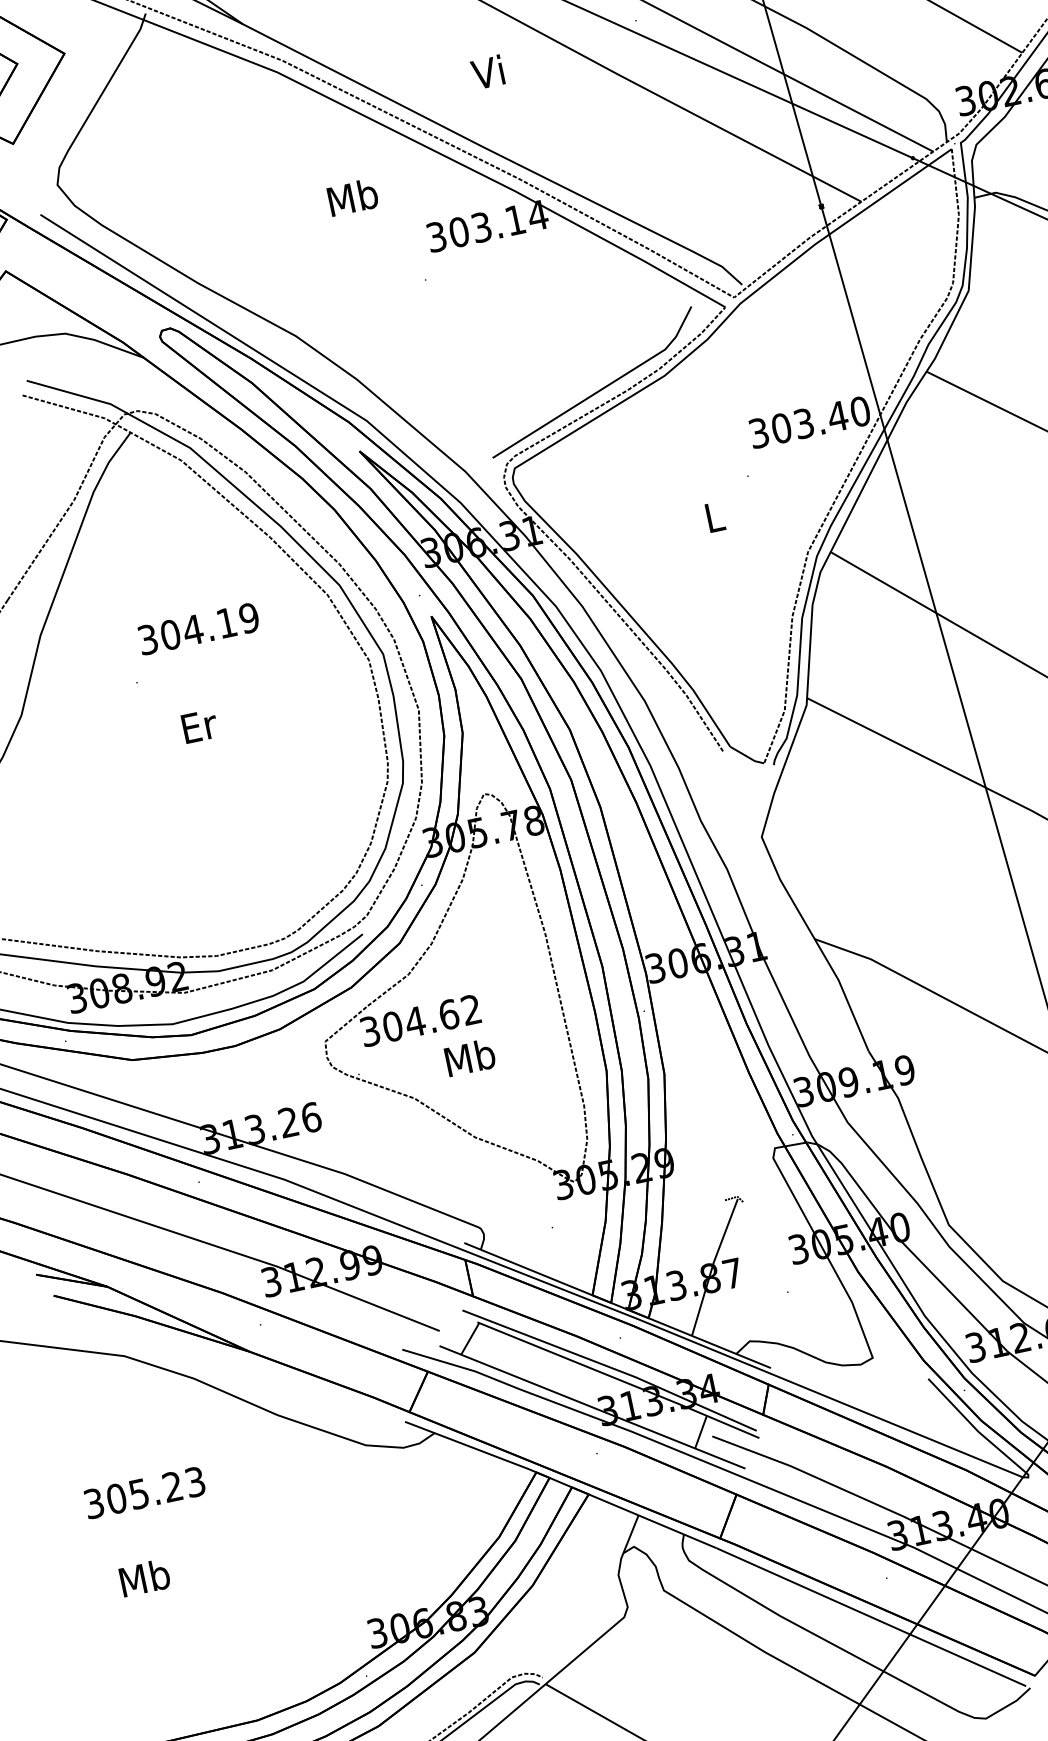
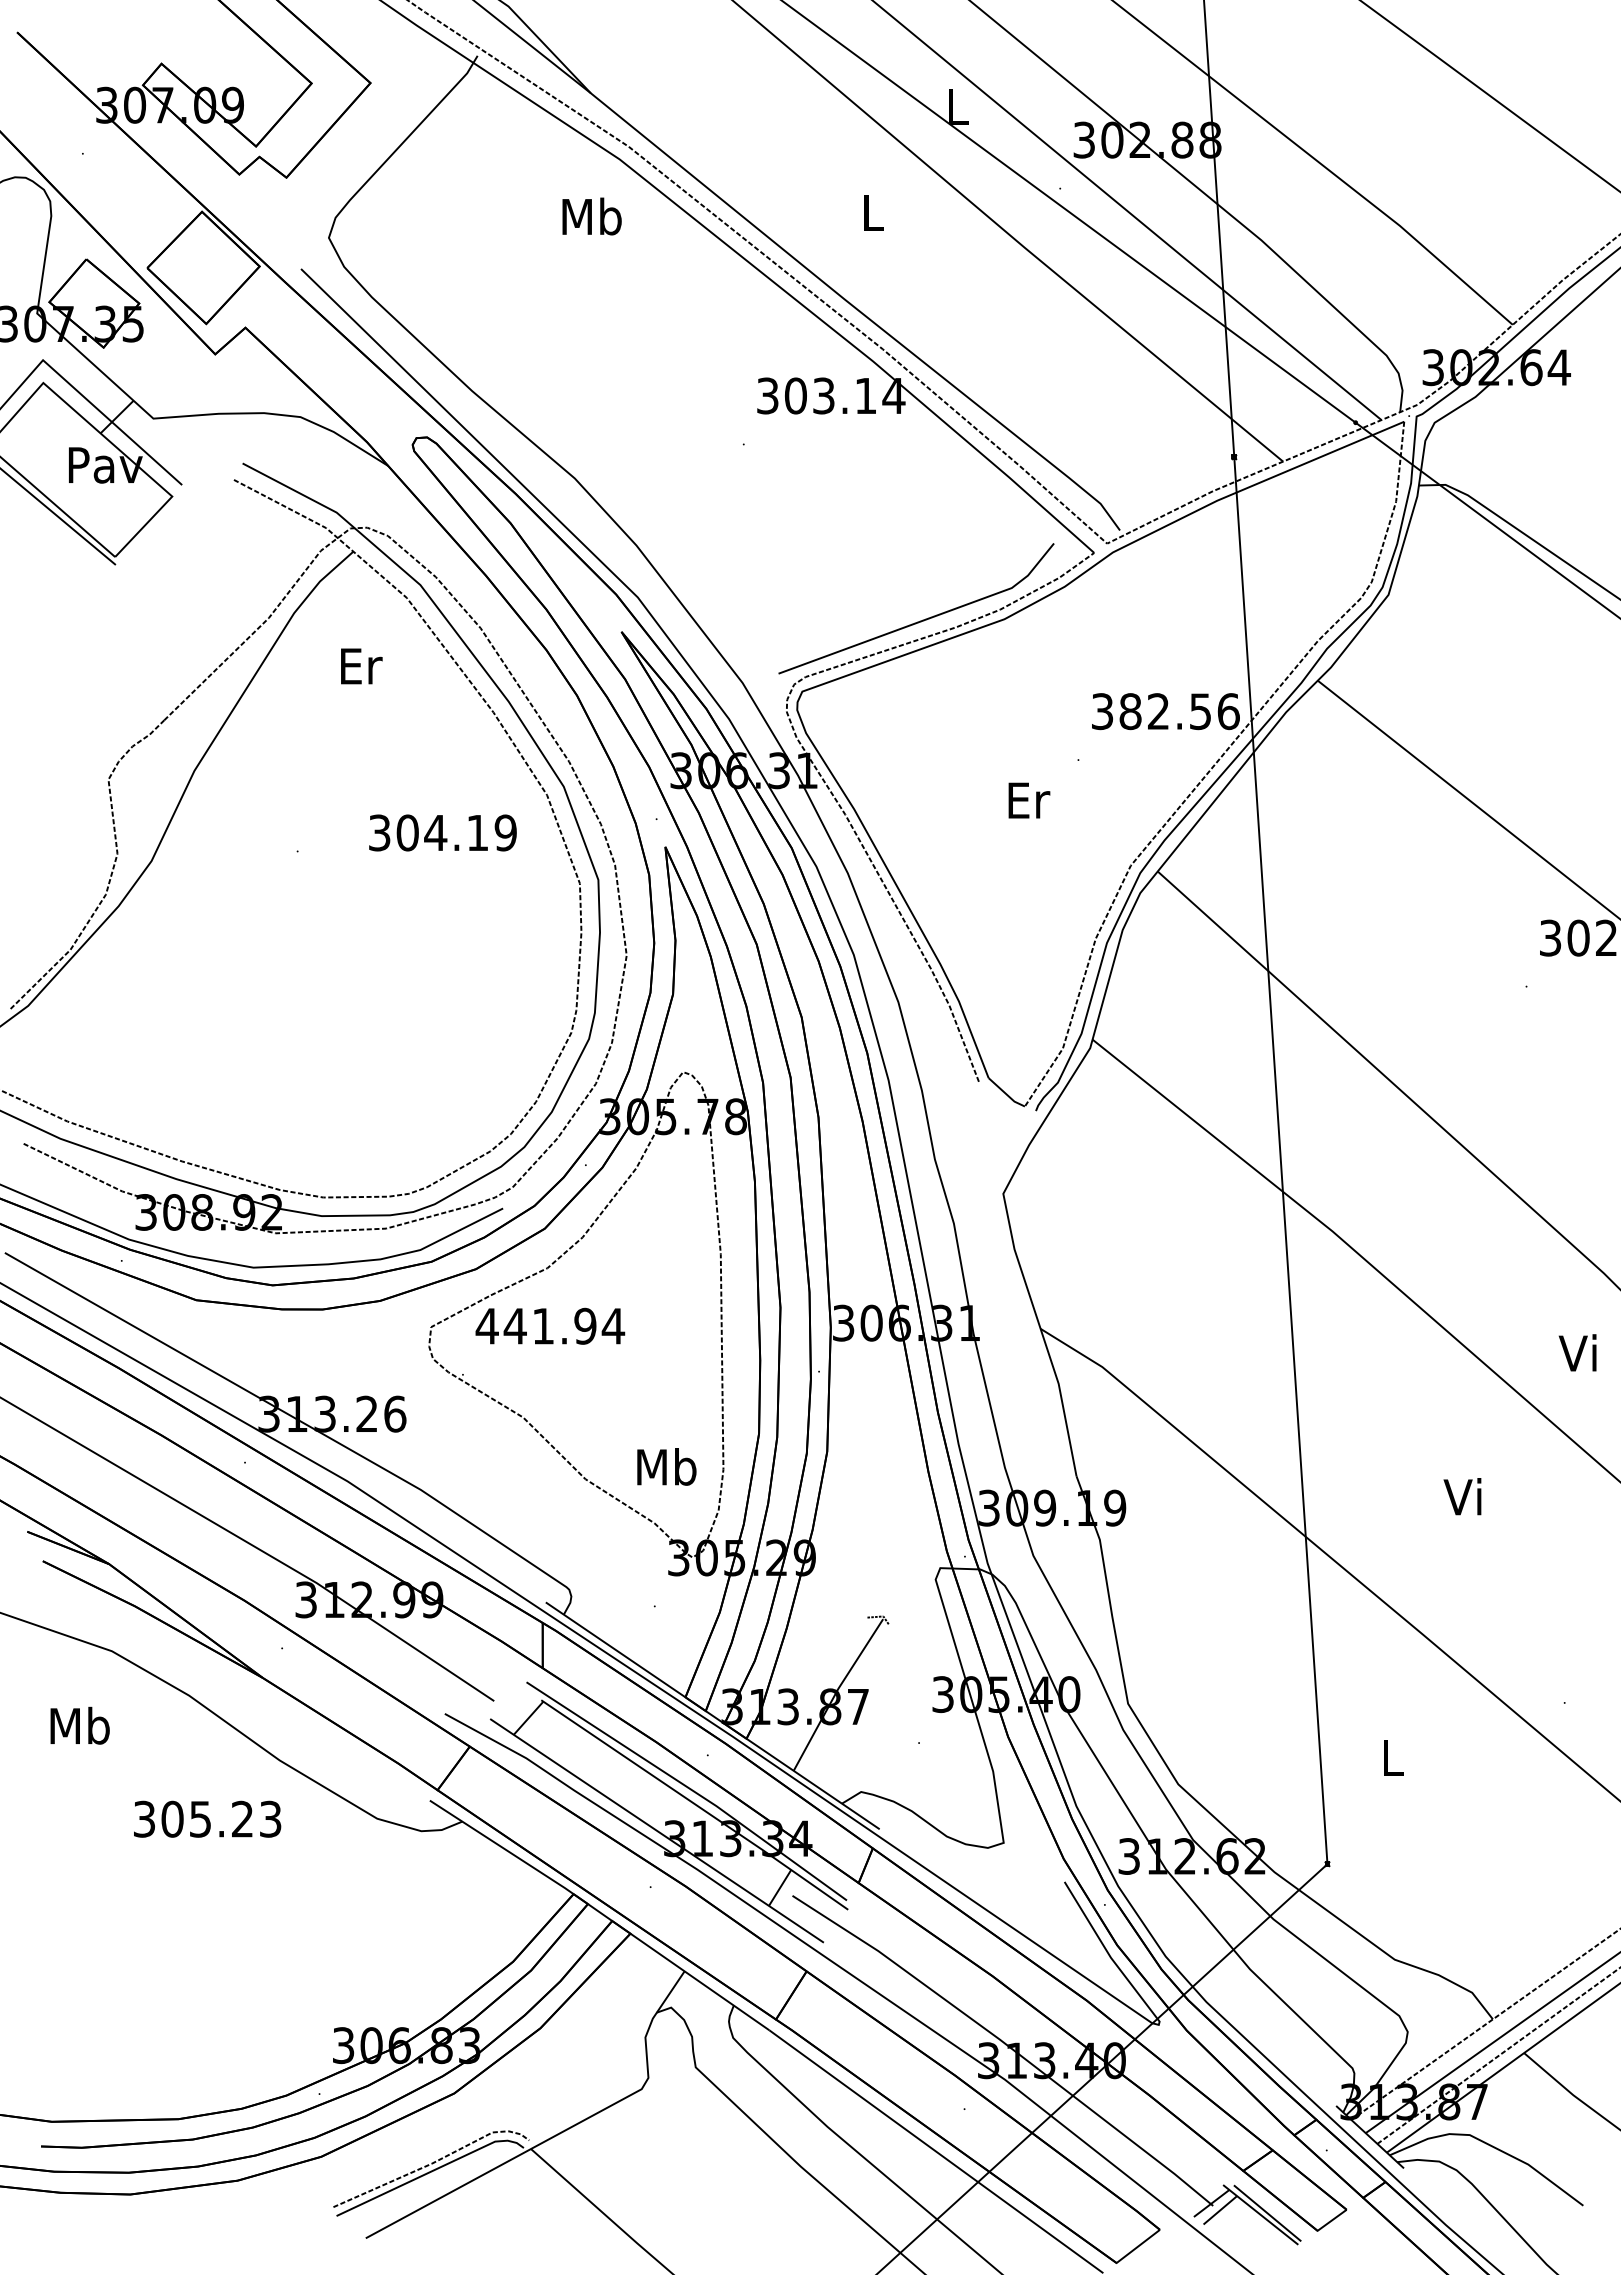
text: (487, 72) -> (870, 212), Vi -> L
text: (352, 197) -> (591, 216), moved
text: (820, 419) -> (1179, 711), 303.40 -> 382.56
text: (715, 516) -> (1029, 800), L -> Er
text: (198, 628) -> (442, 832), moved
text: (199, 726) -> (361, 666), moved
text: (420, 1019) -> (550, 1325), 304.62 -> 441.94
text: (469, 1057) -> (666, 1466), moved
text: (144, 1492) -> (207, 1818), moved
text: (144, 1577) -> (79, 1725), moved

